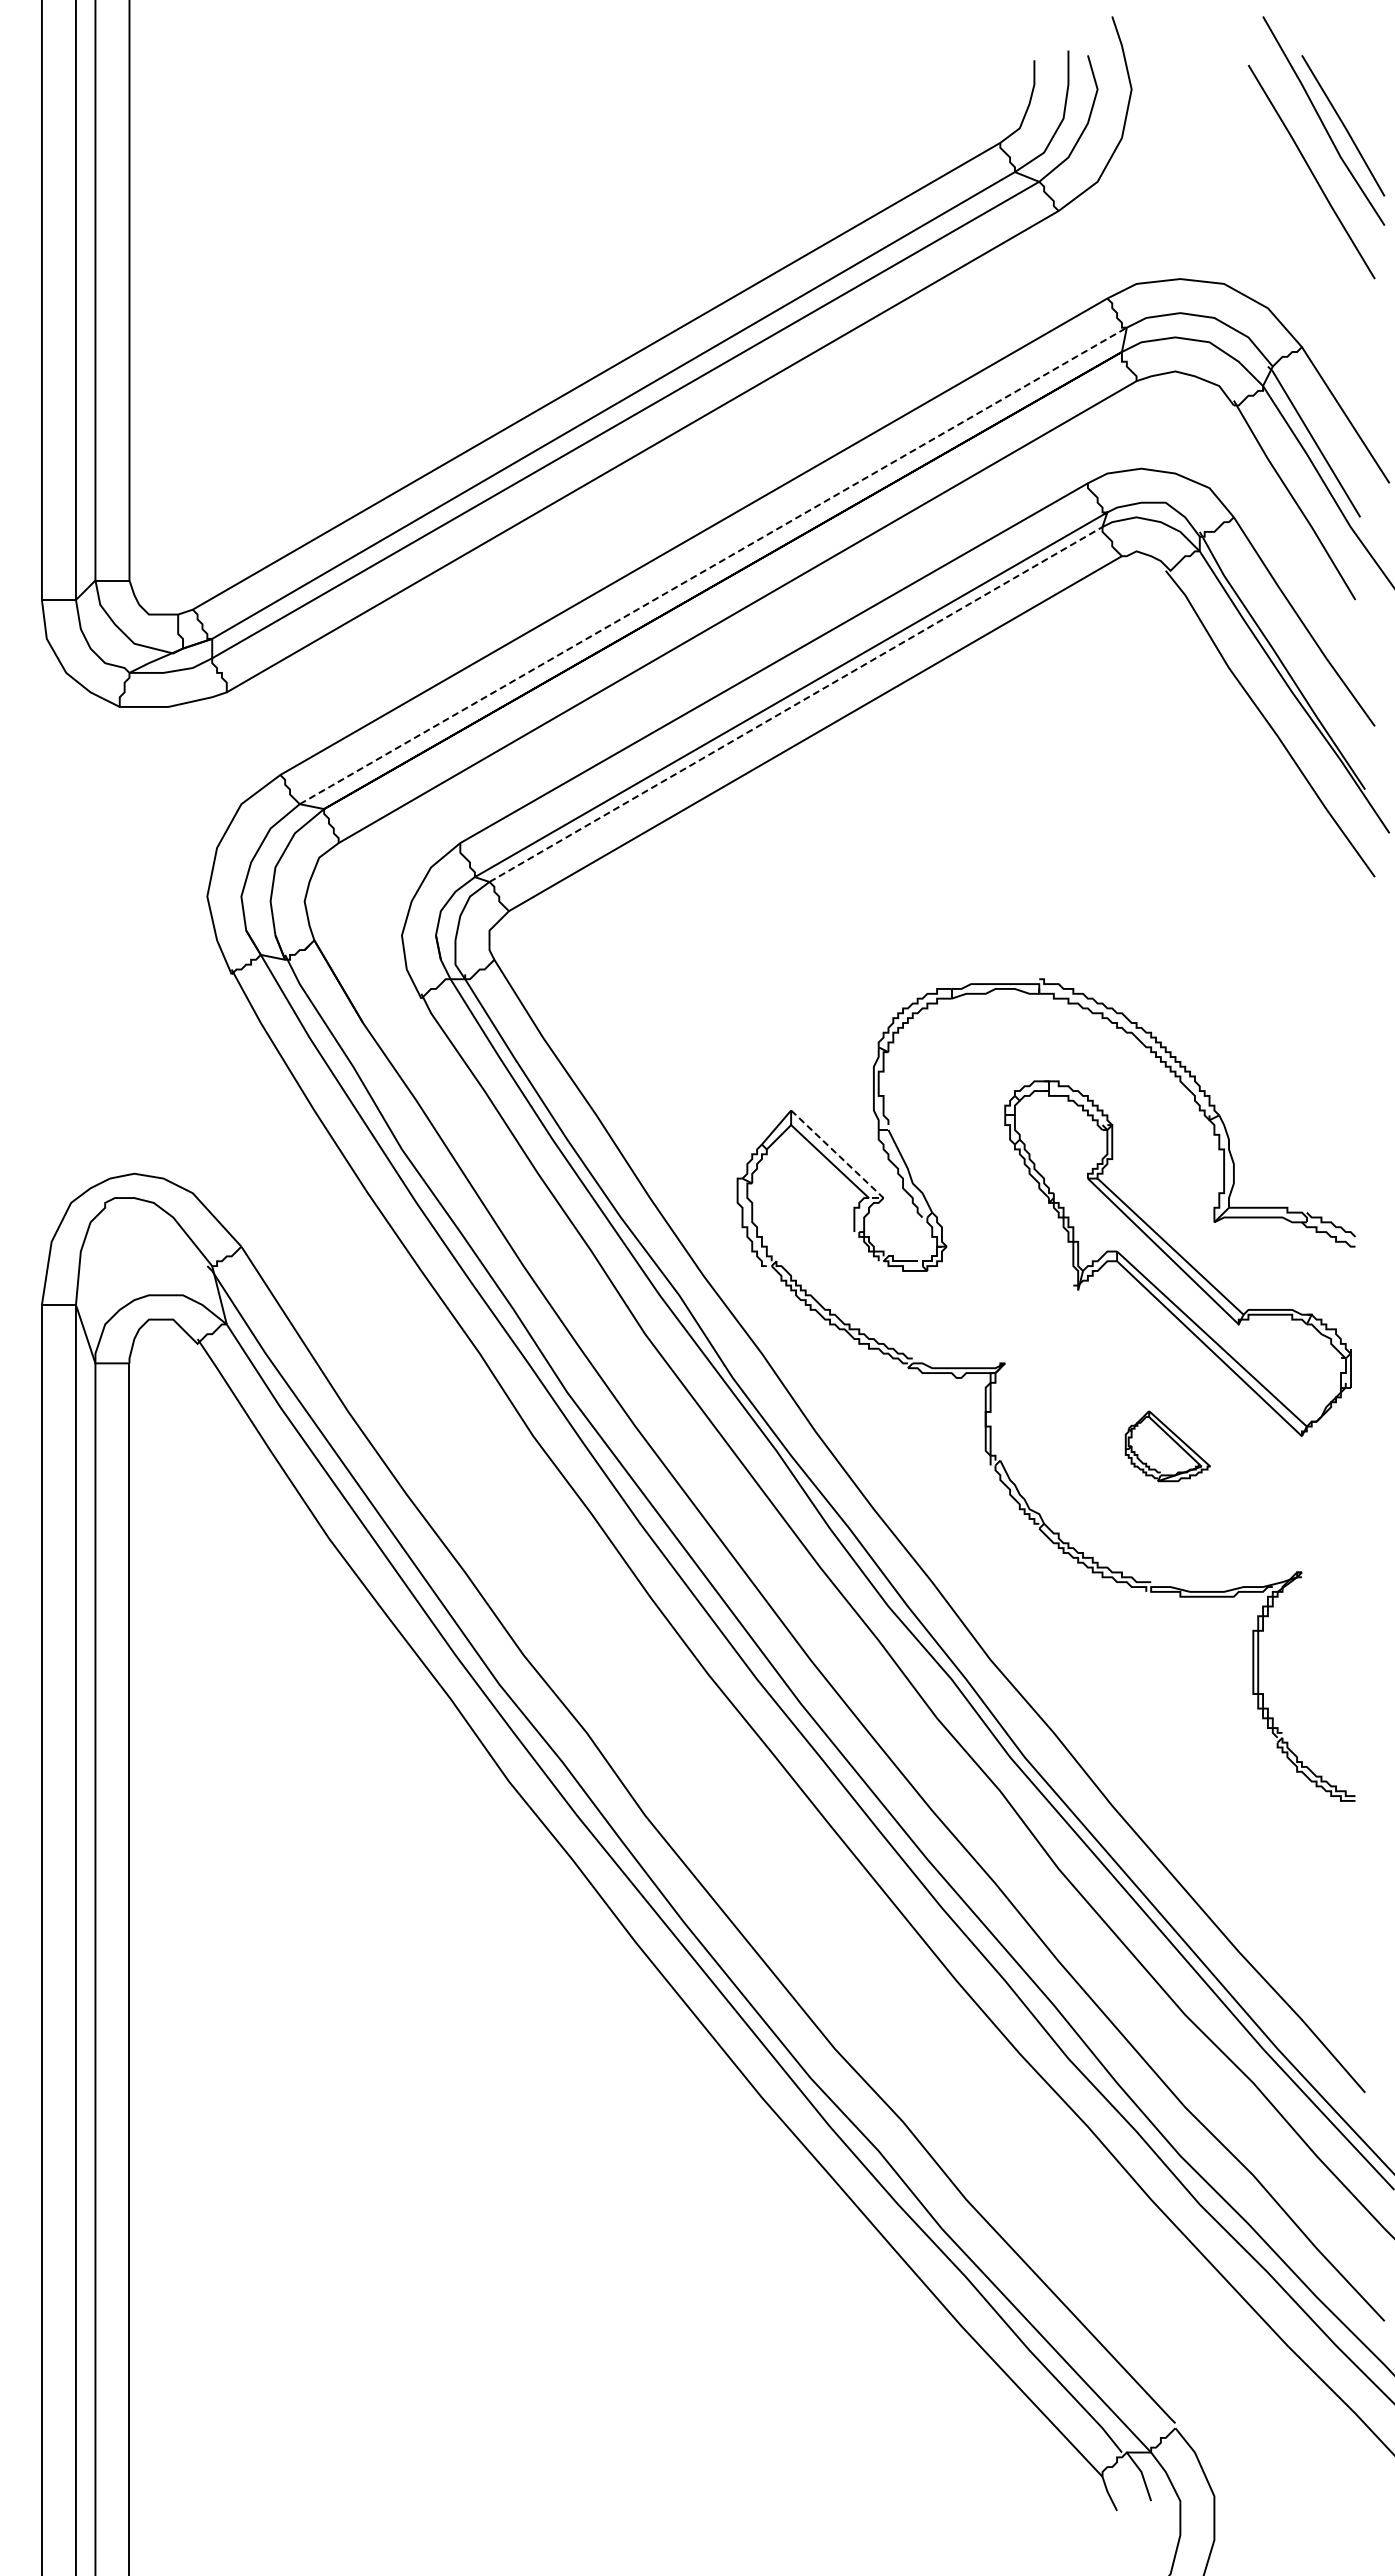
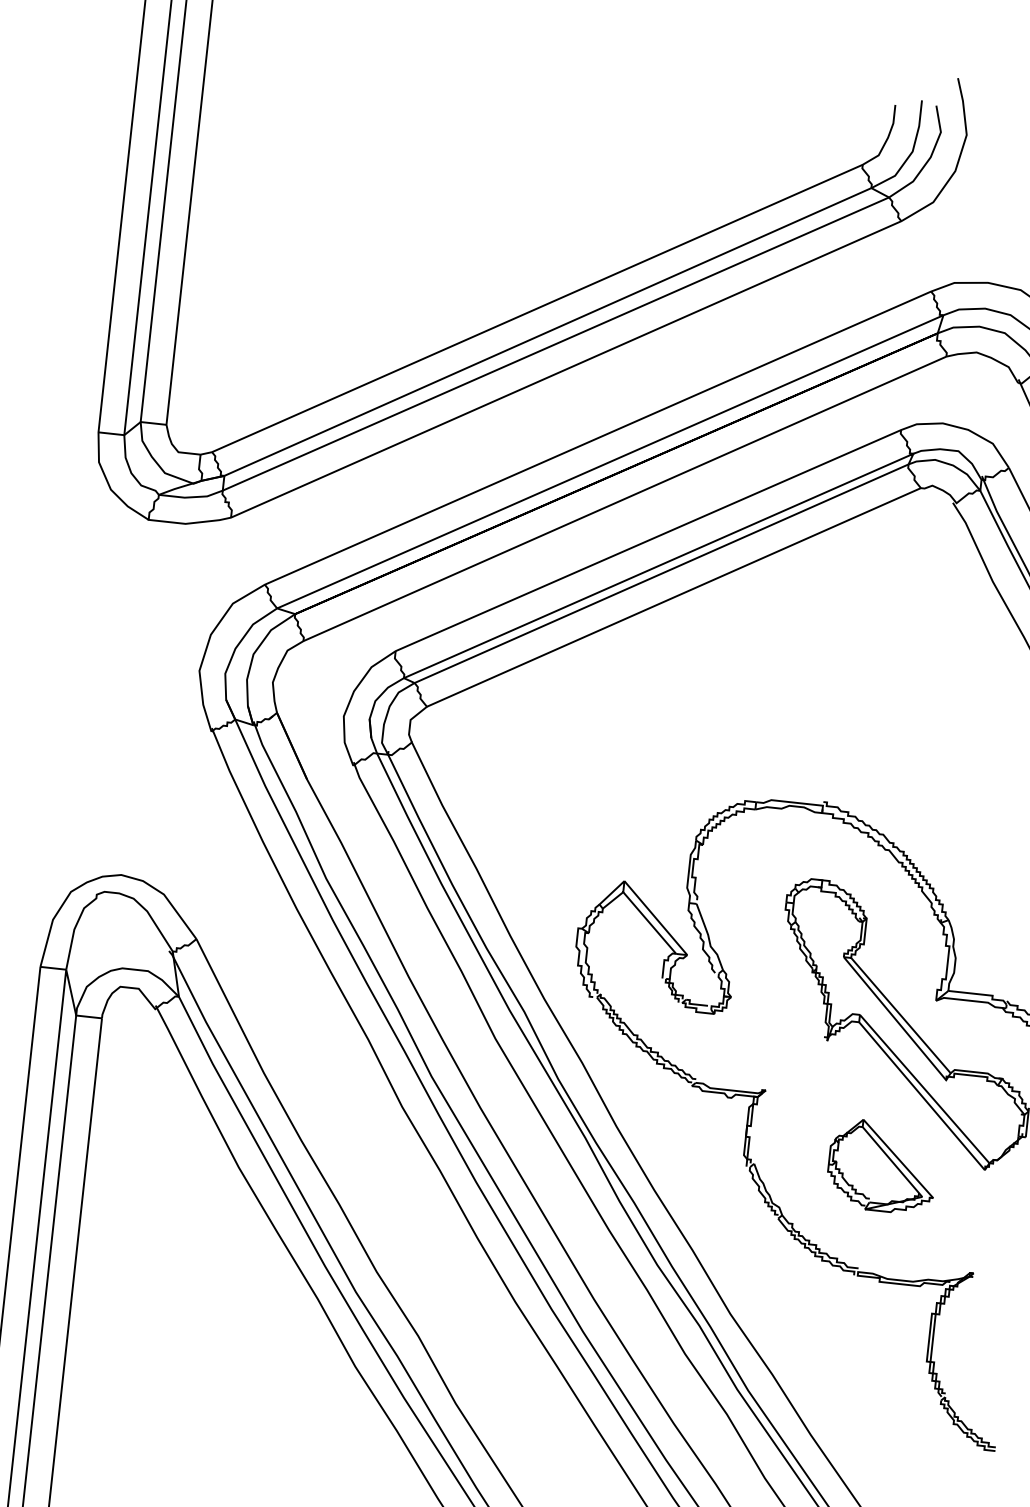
line: (713, 565) -> (610, 461), dashed -> solid
line: (796, 704) -> (661, 573), dashed -> solid
line: (843, 1160) -> (660, 923), dashed -> solid
part: (1167, 1446) -> (882, 1166), size x1.67

